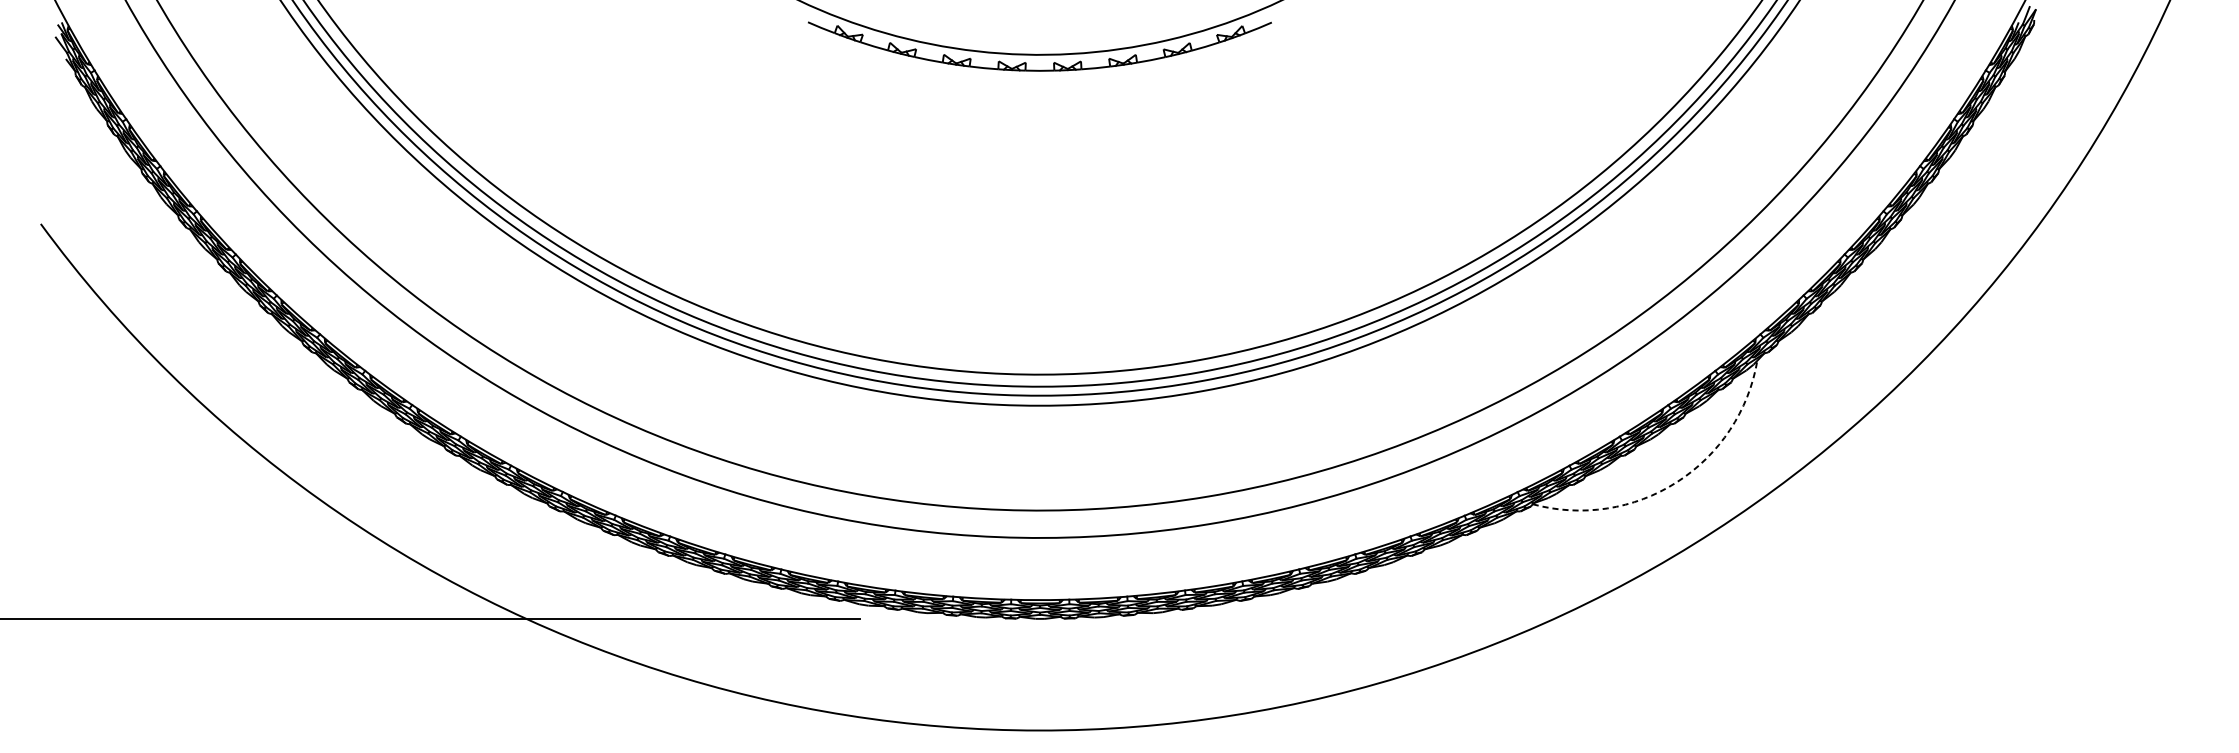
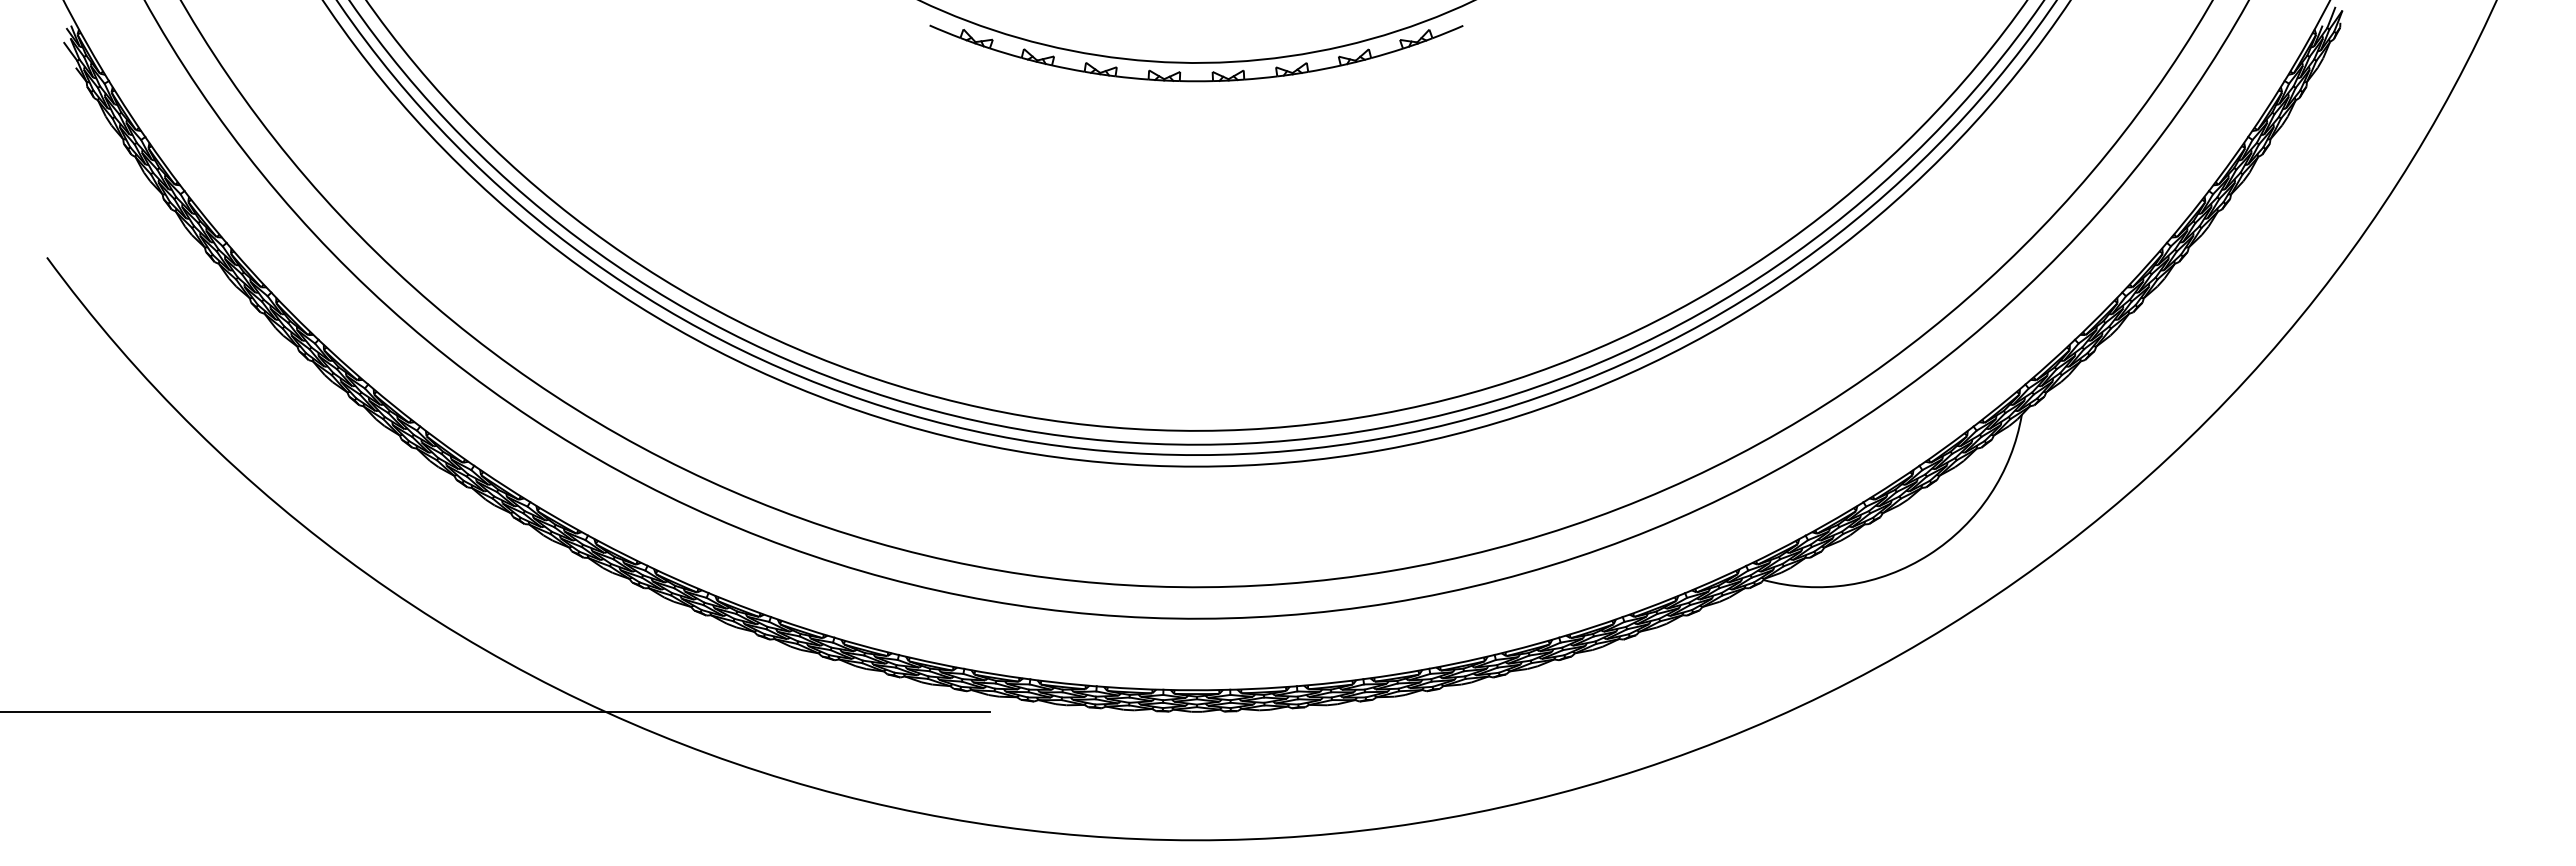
arc: (1677, 482) -> (1929, 554), dashed -> solid

